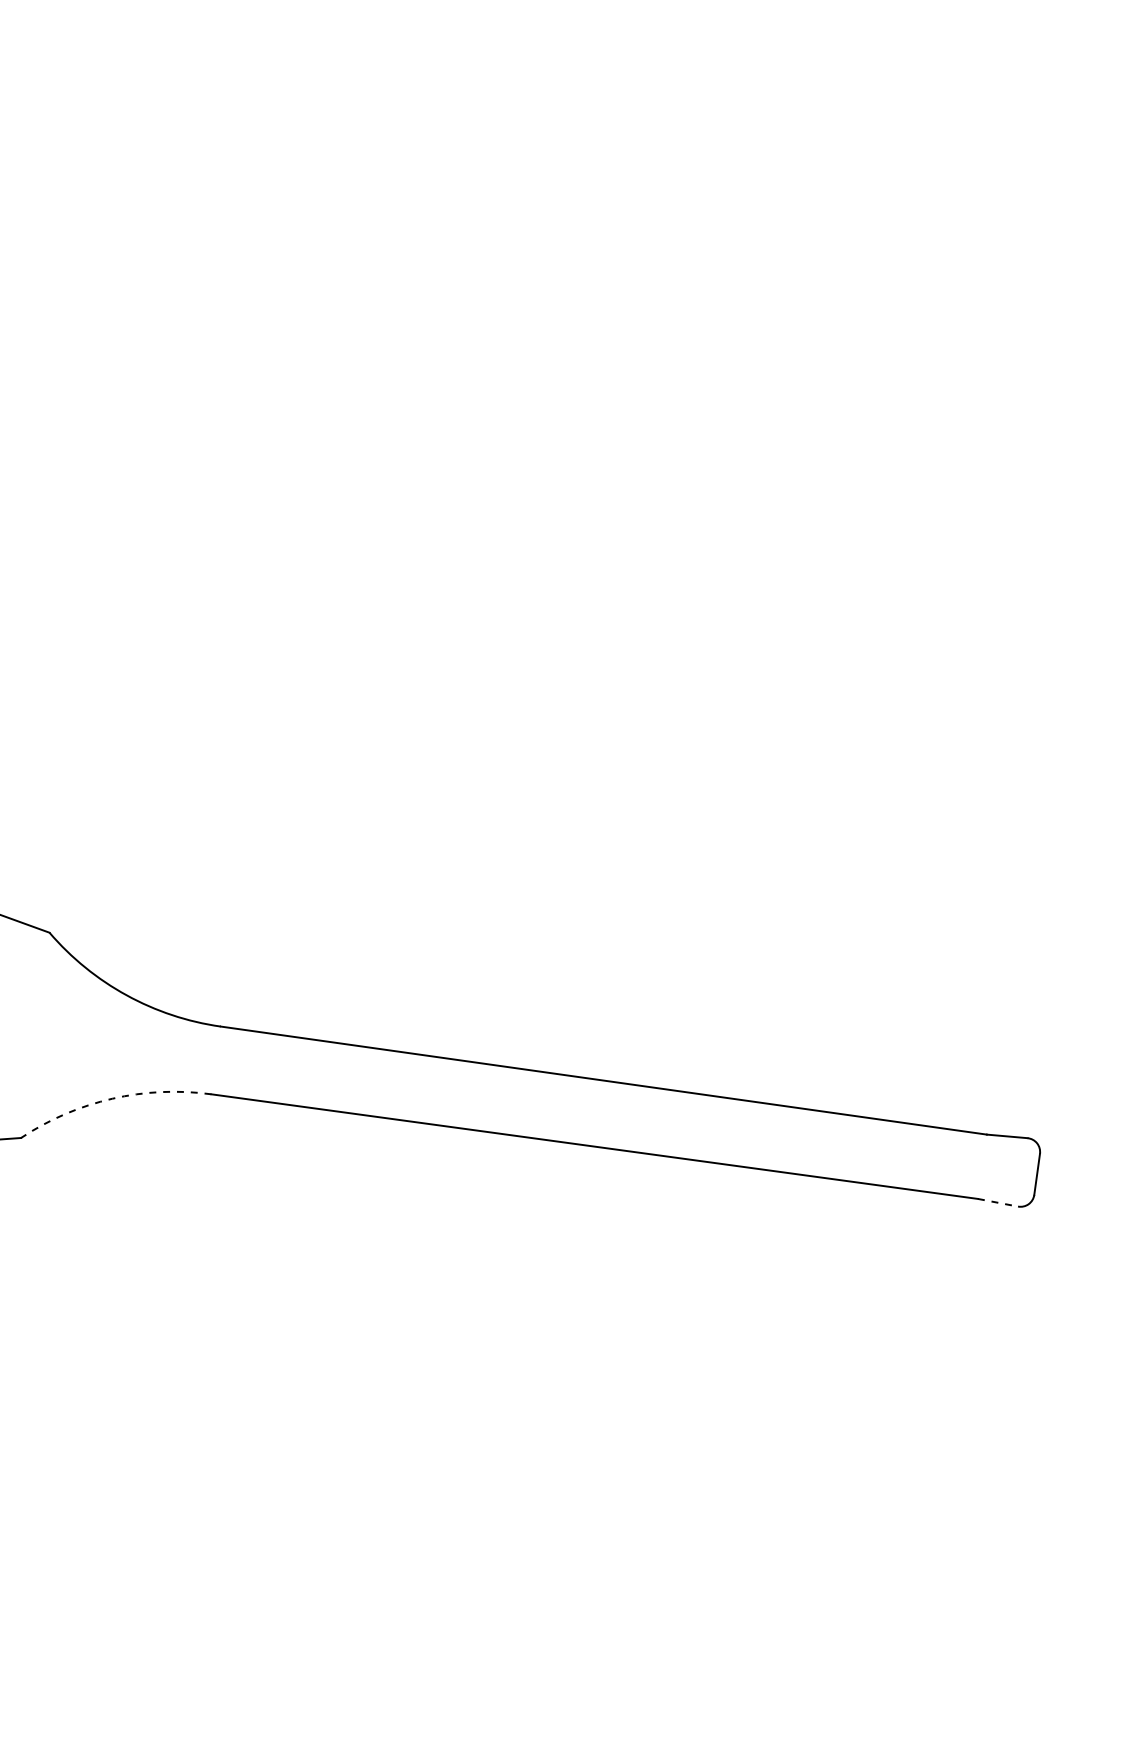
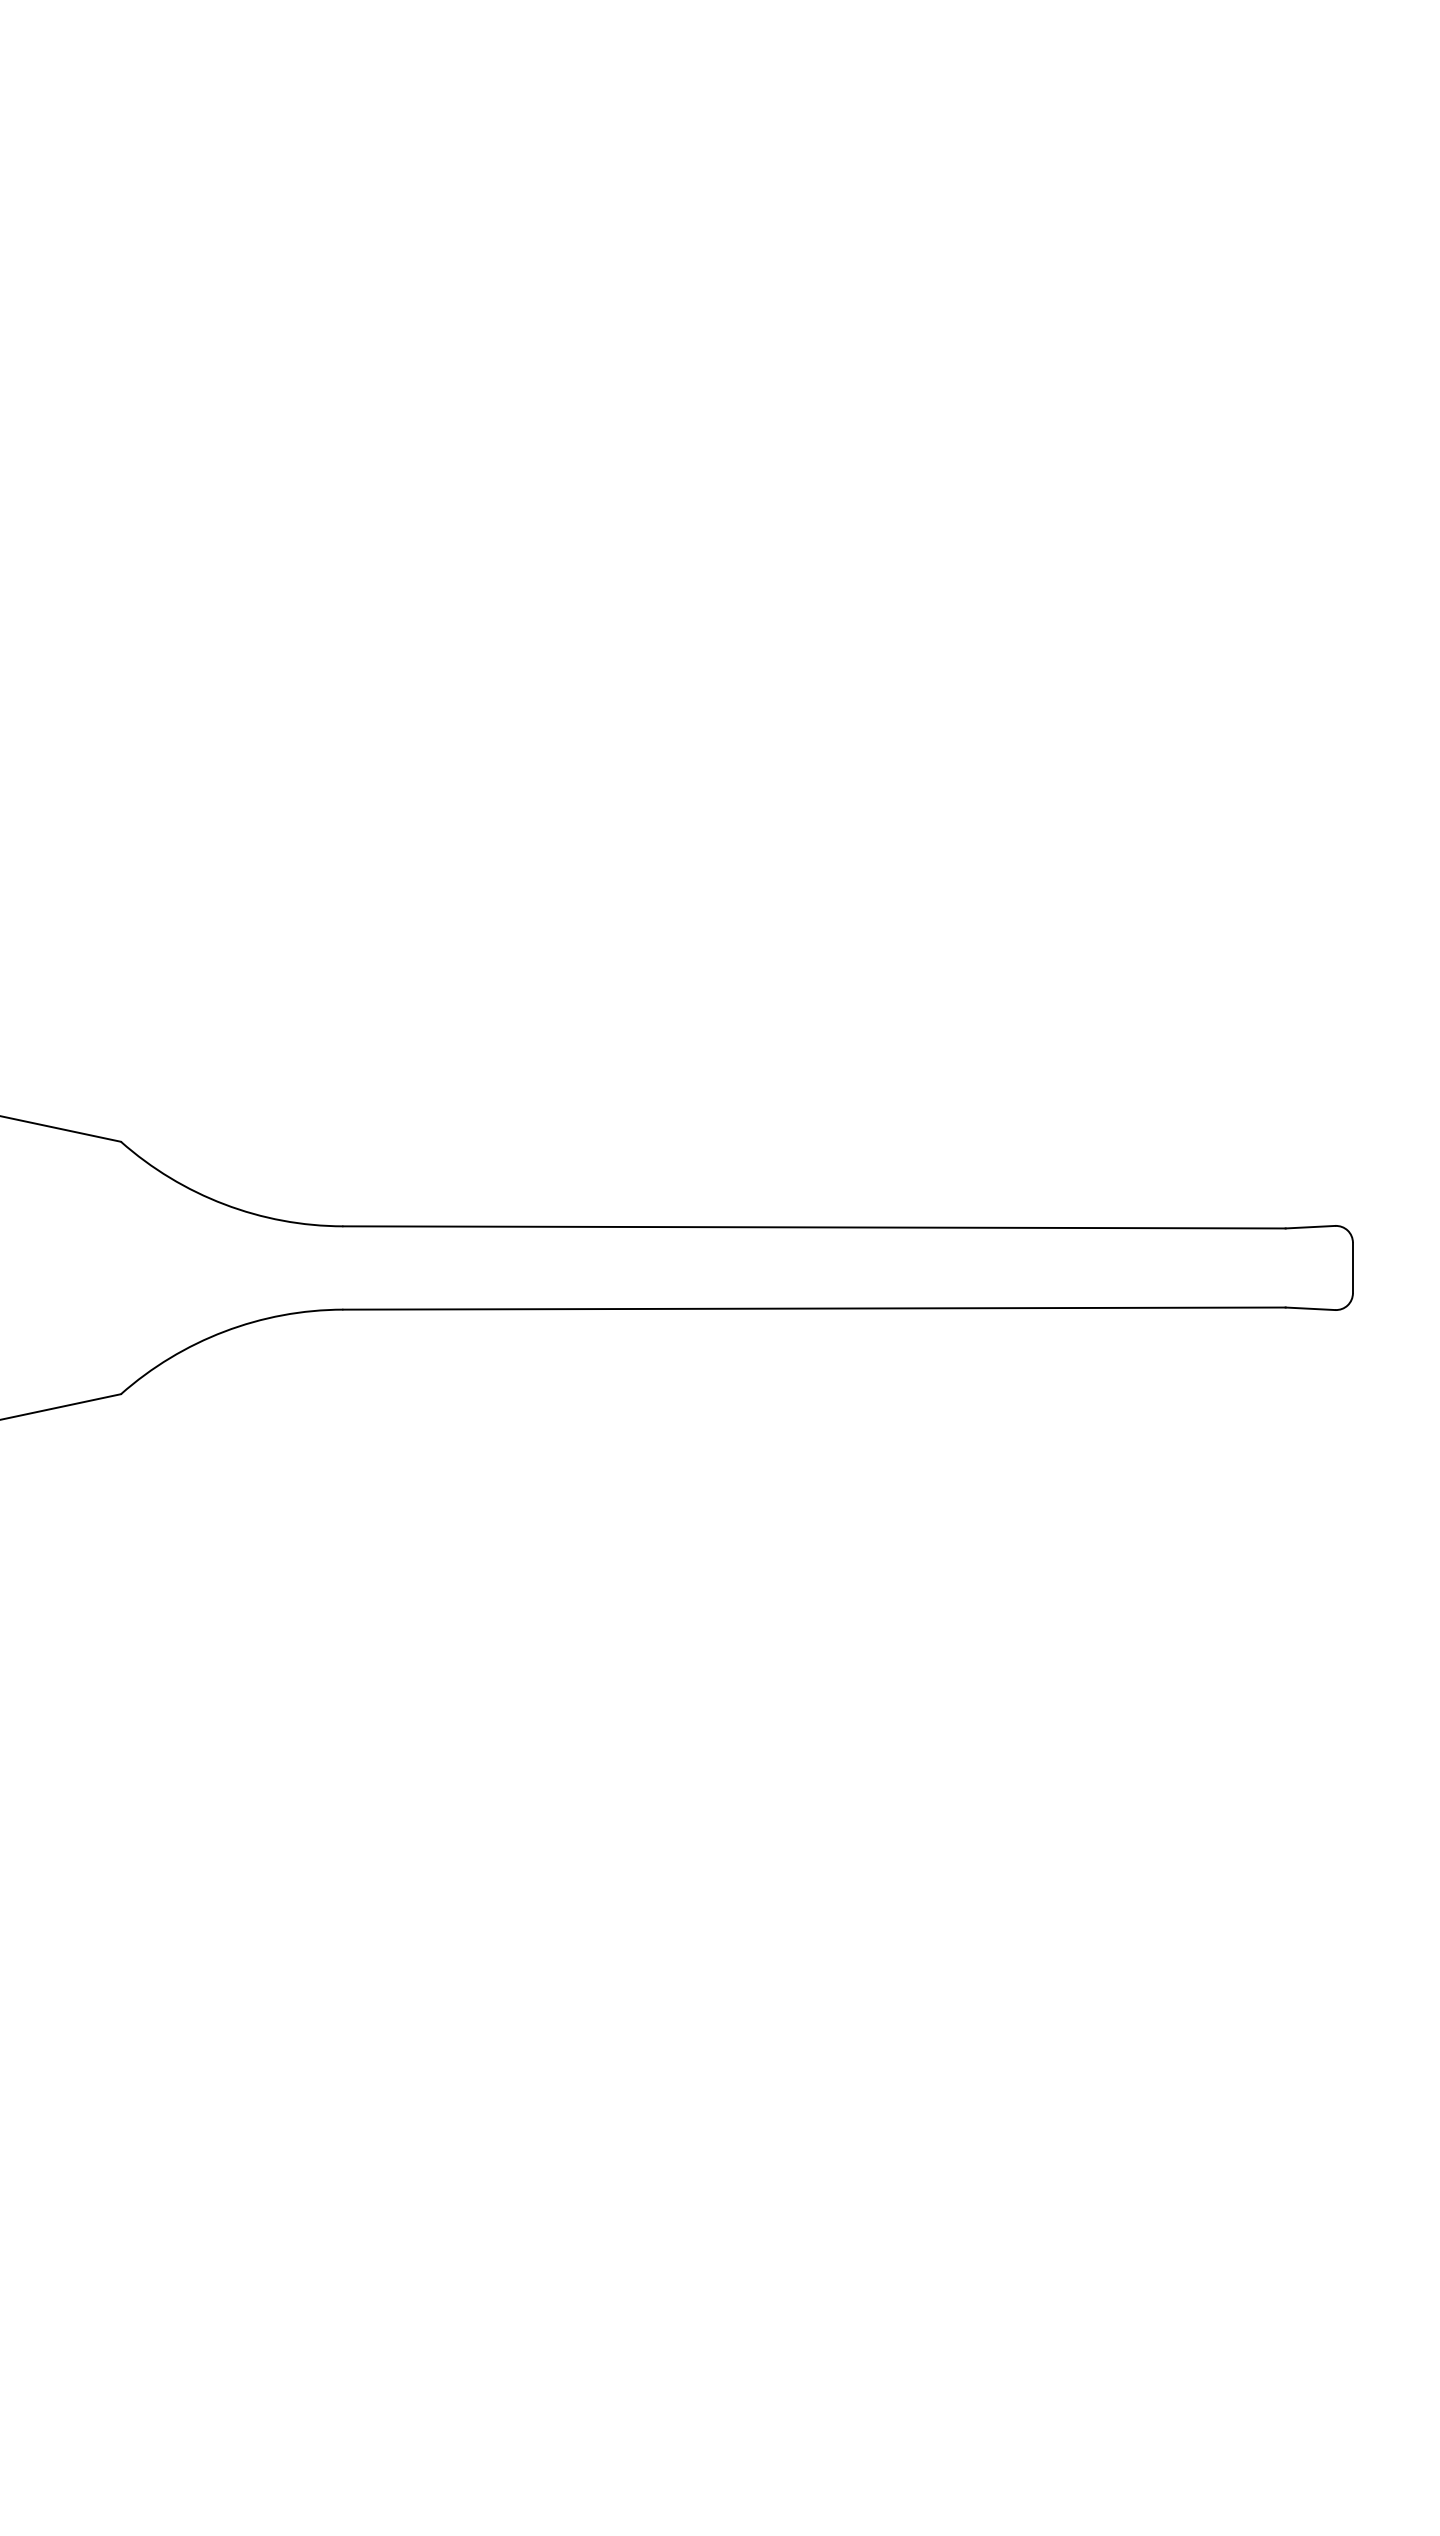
arc: (112, 1098) -> (224, 1331), dashed -> solid
line: (998, 1202) -> (1310, 1308), dashed -> solid

